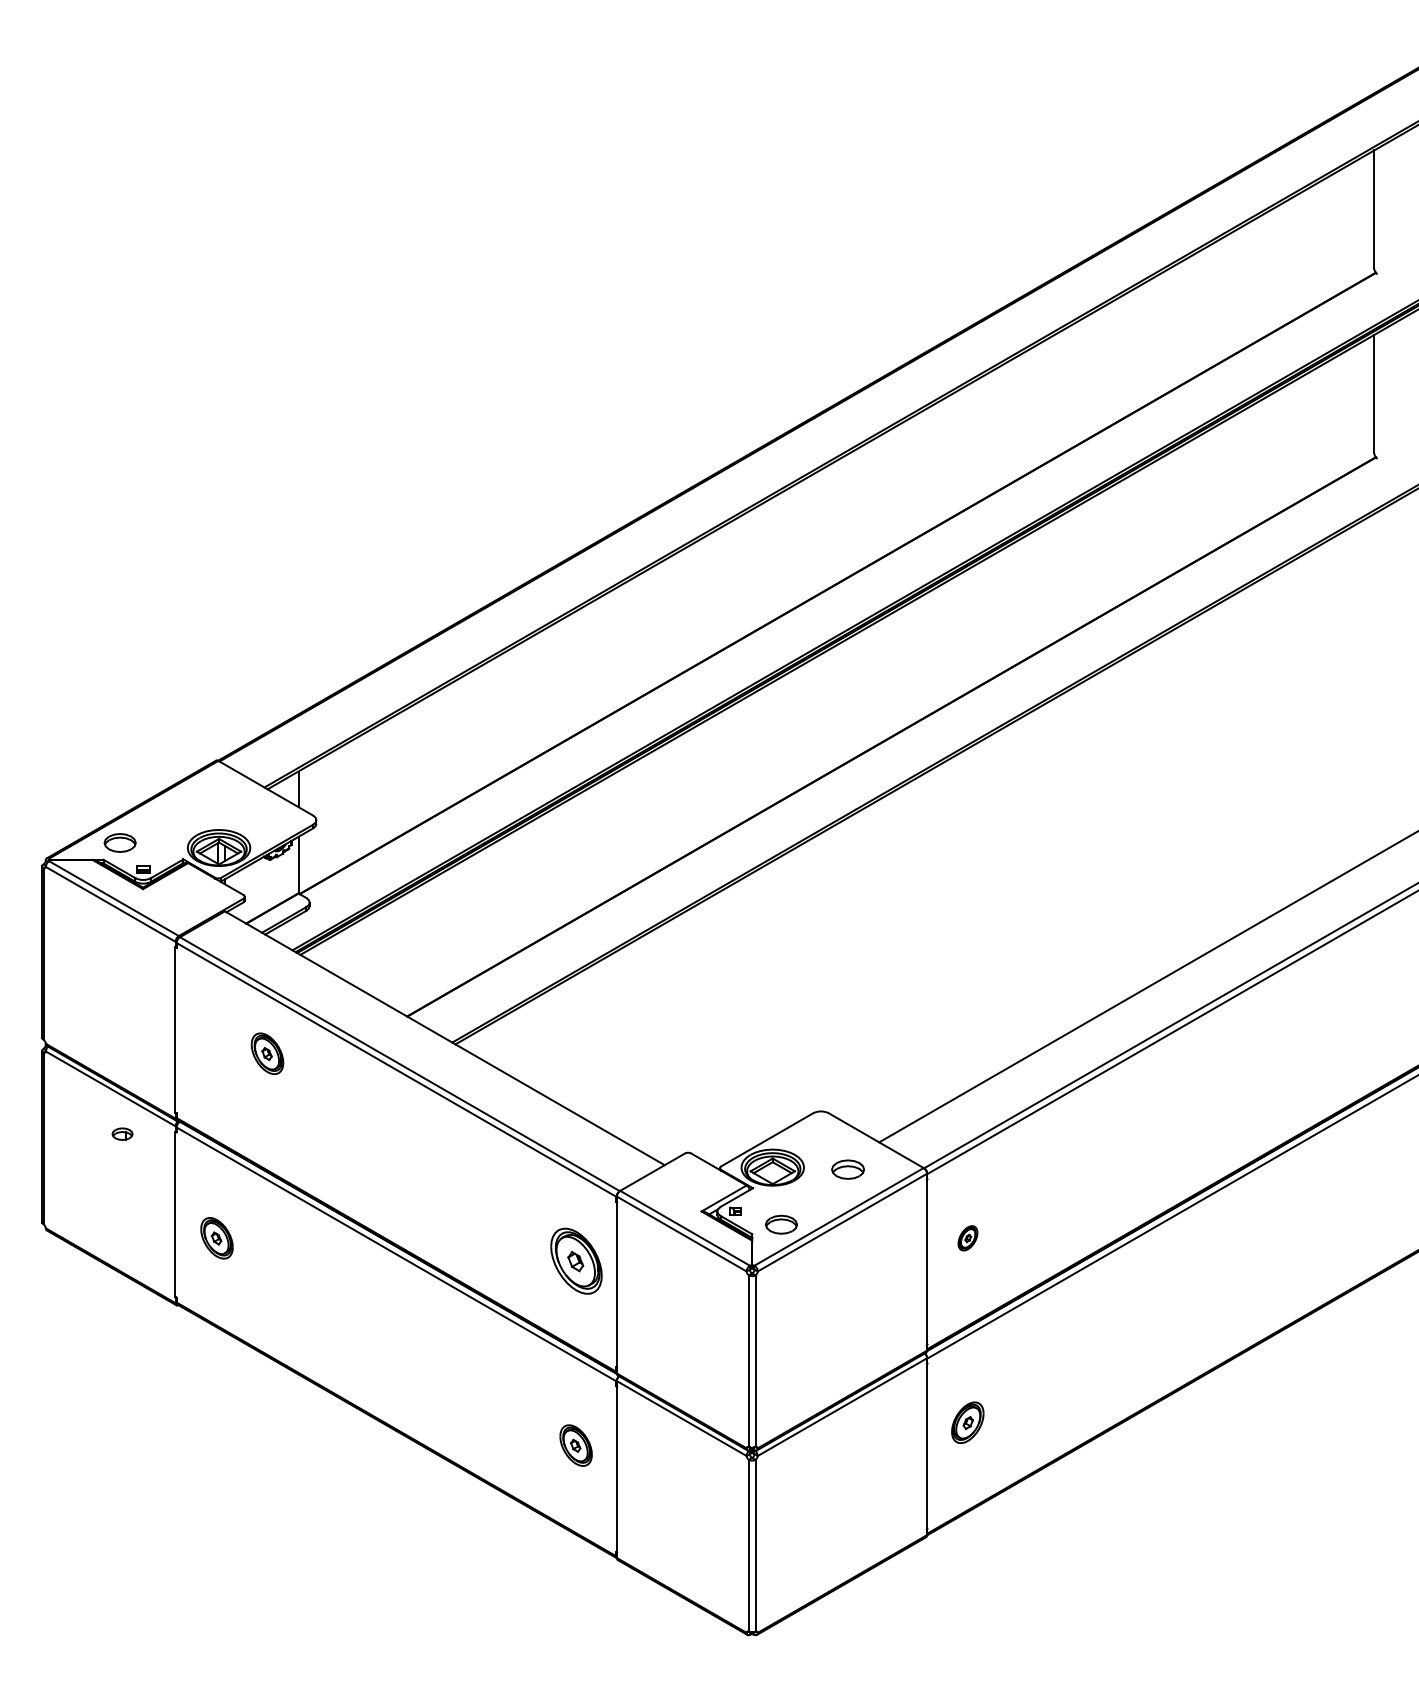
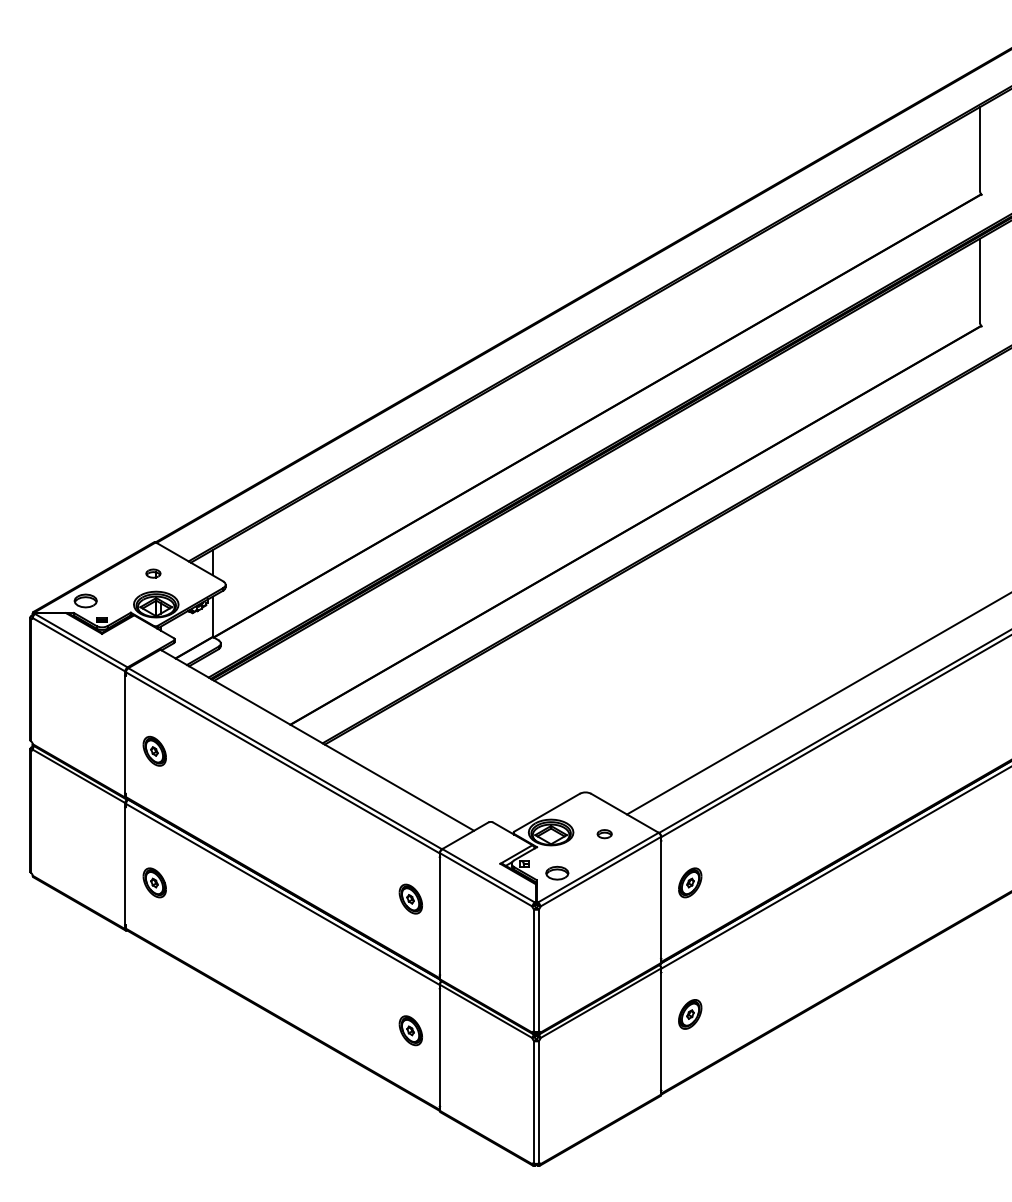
part: (267, 1052) -> (154, 750), moved
part: (122, 1133) -> (153, 573), moved
part: (847, 1170) -> (604, 834), size x0.62
part: (968, 1237) -> (690, 882), size x1.67
part: (575, 1260) -> (410, 898), size x0.62

